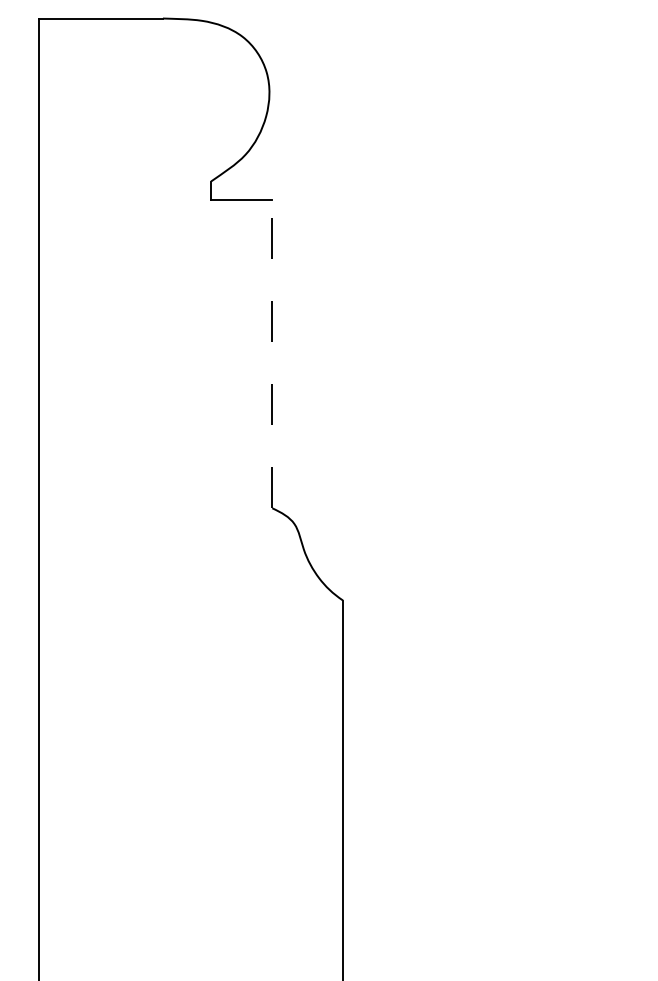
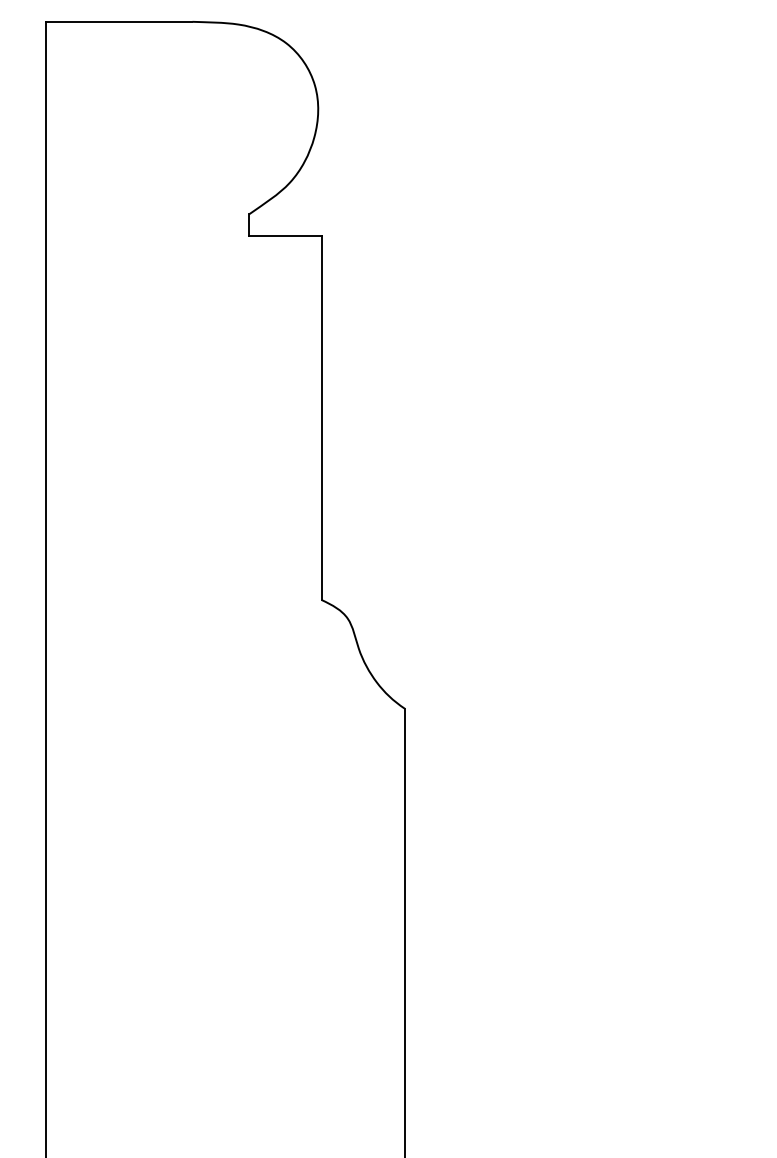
line: (272, 354) -> (321, 418), dashed -> solid

